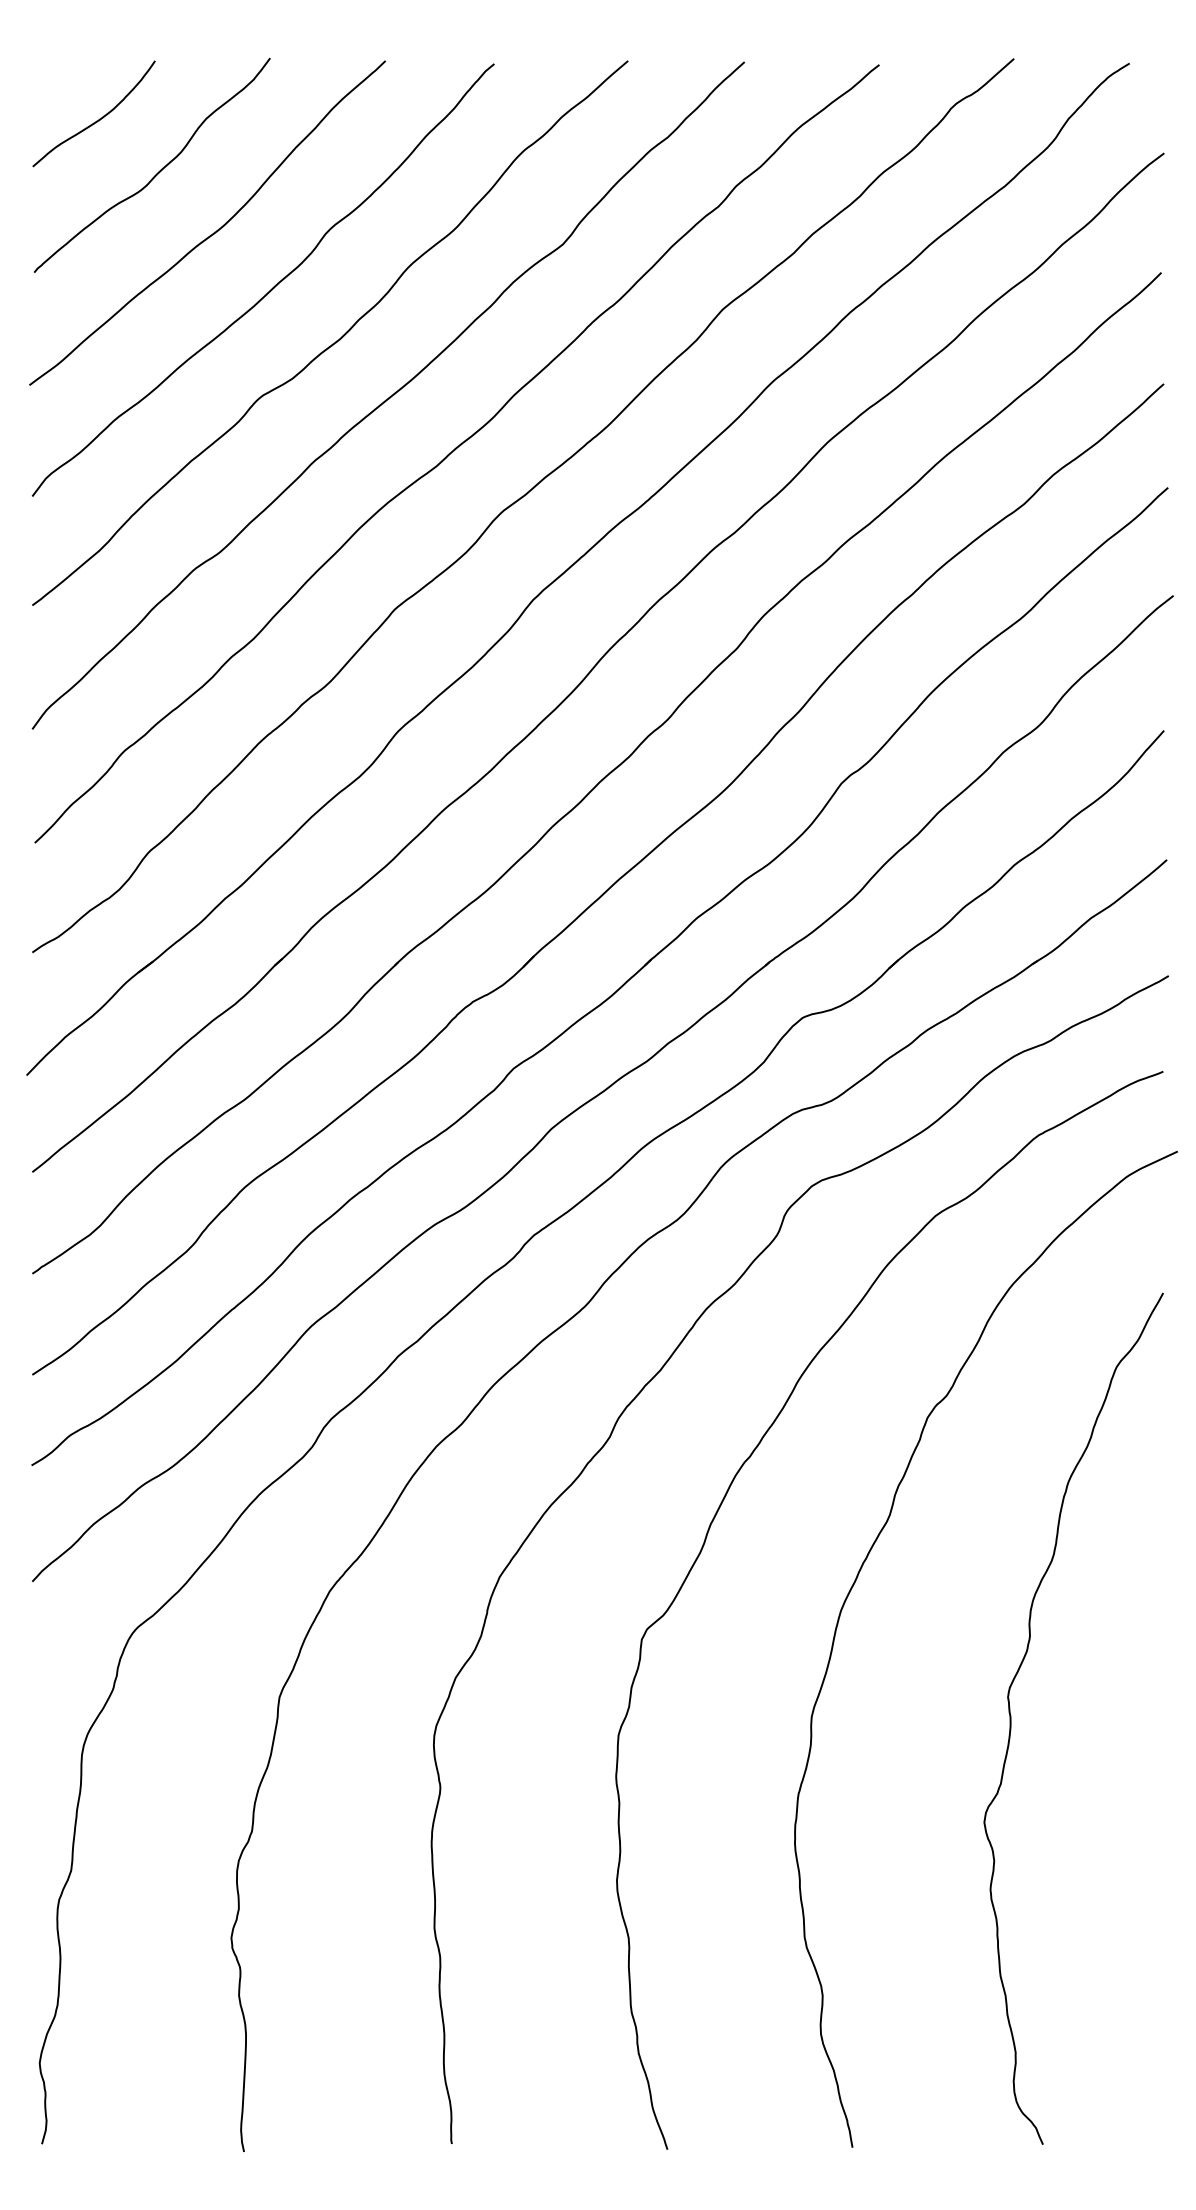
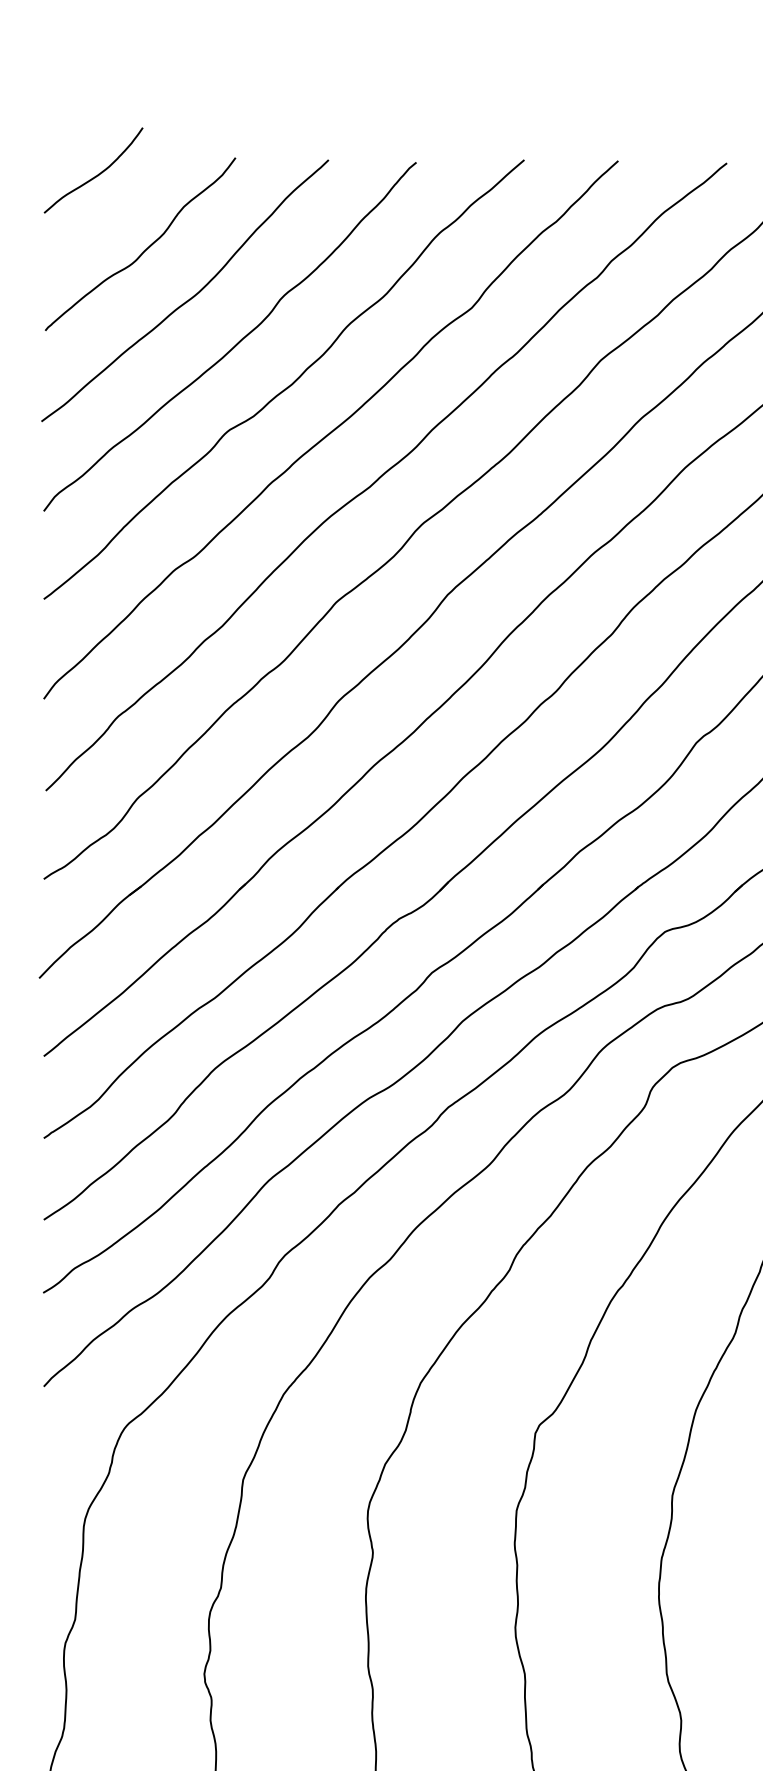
curve: (96, 120) -> (95, 175), moved

